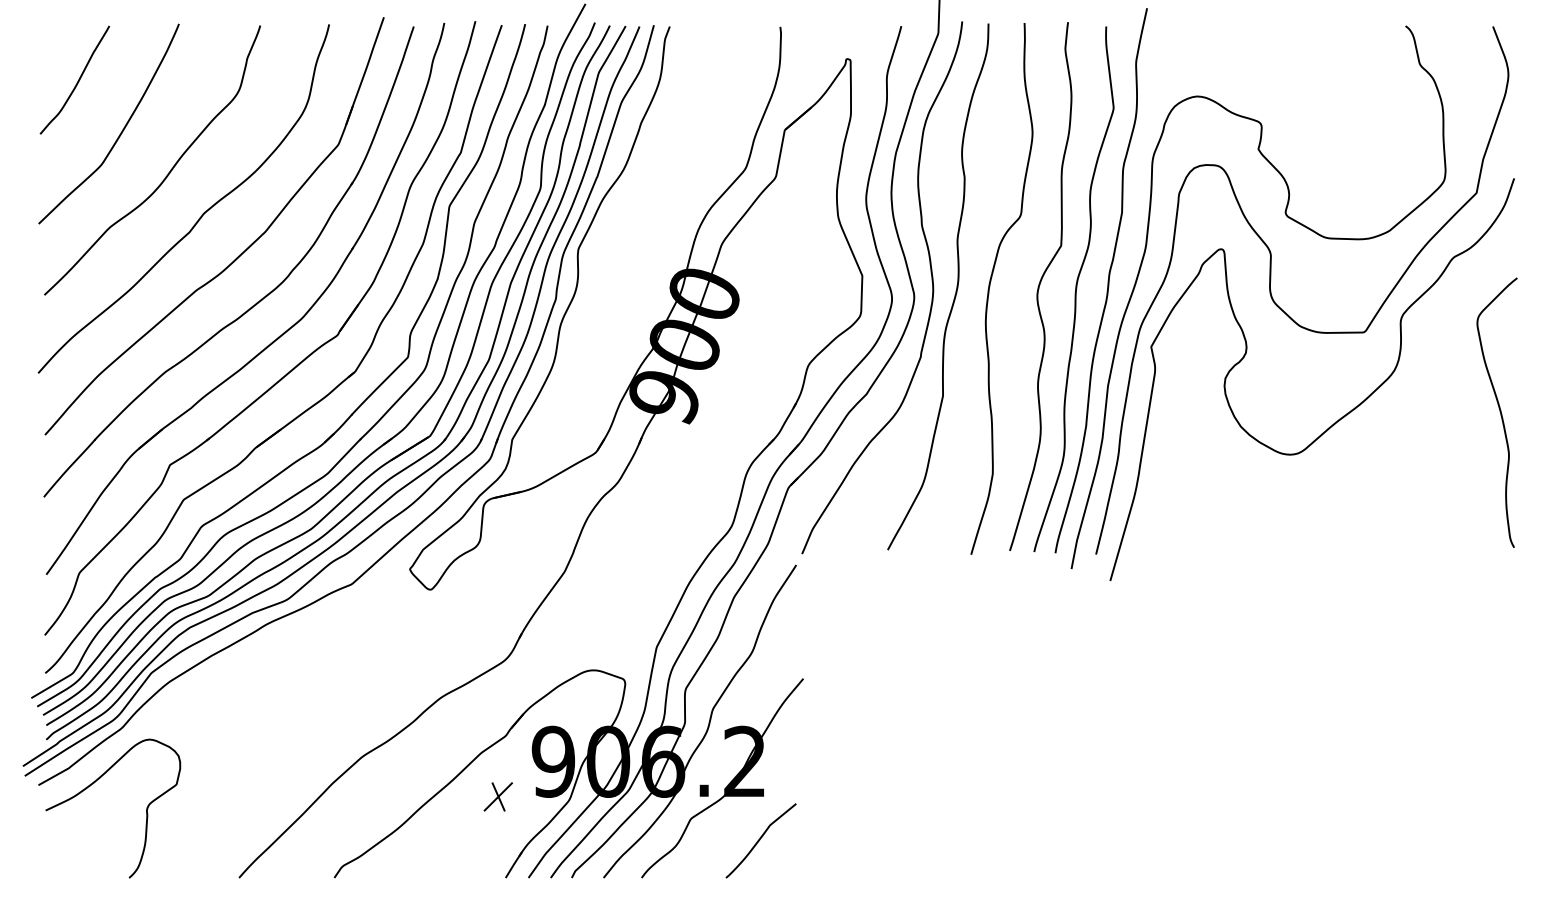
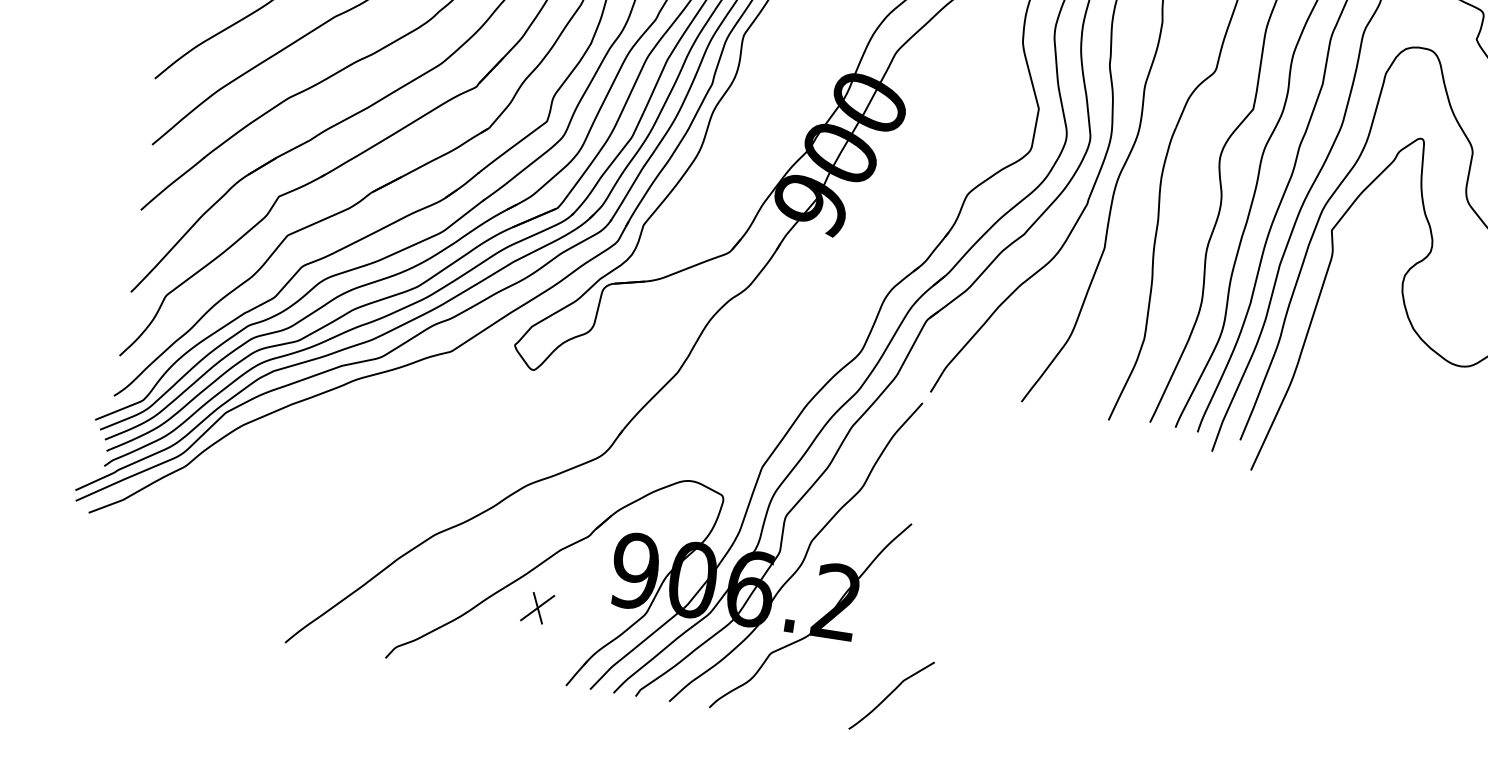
curve: (94, 783) -> (148, 520), removed
part: (497, 796) -> (536, 607), moved
curve: (760, 840) -> (891, 695), moved

